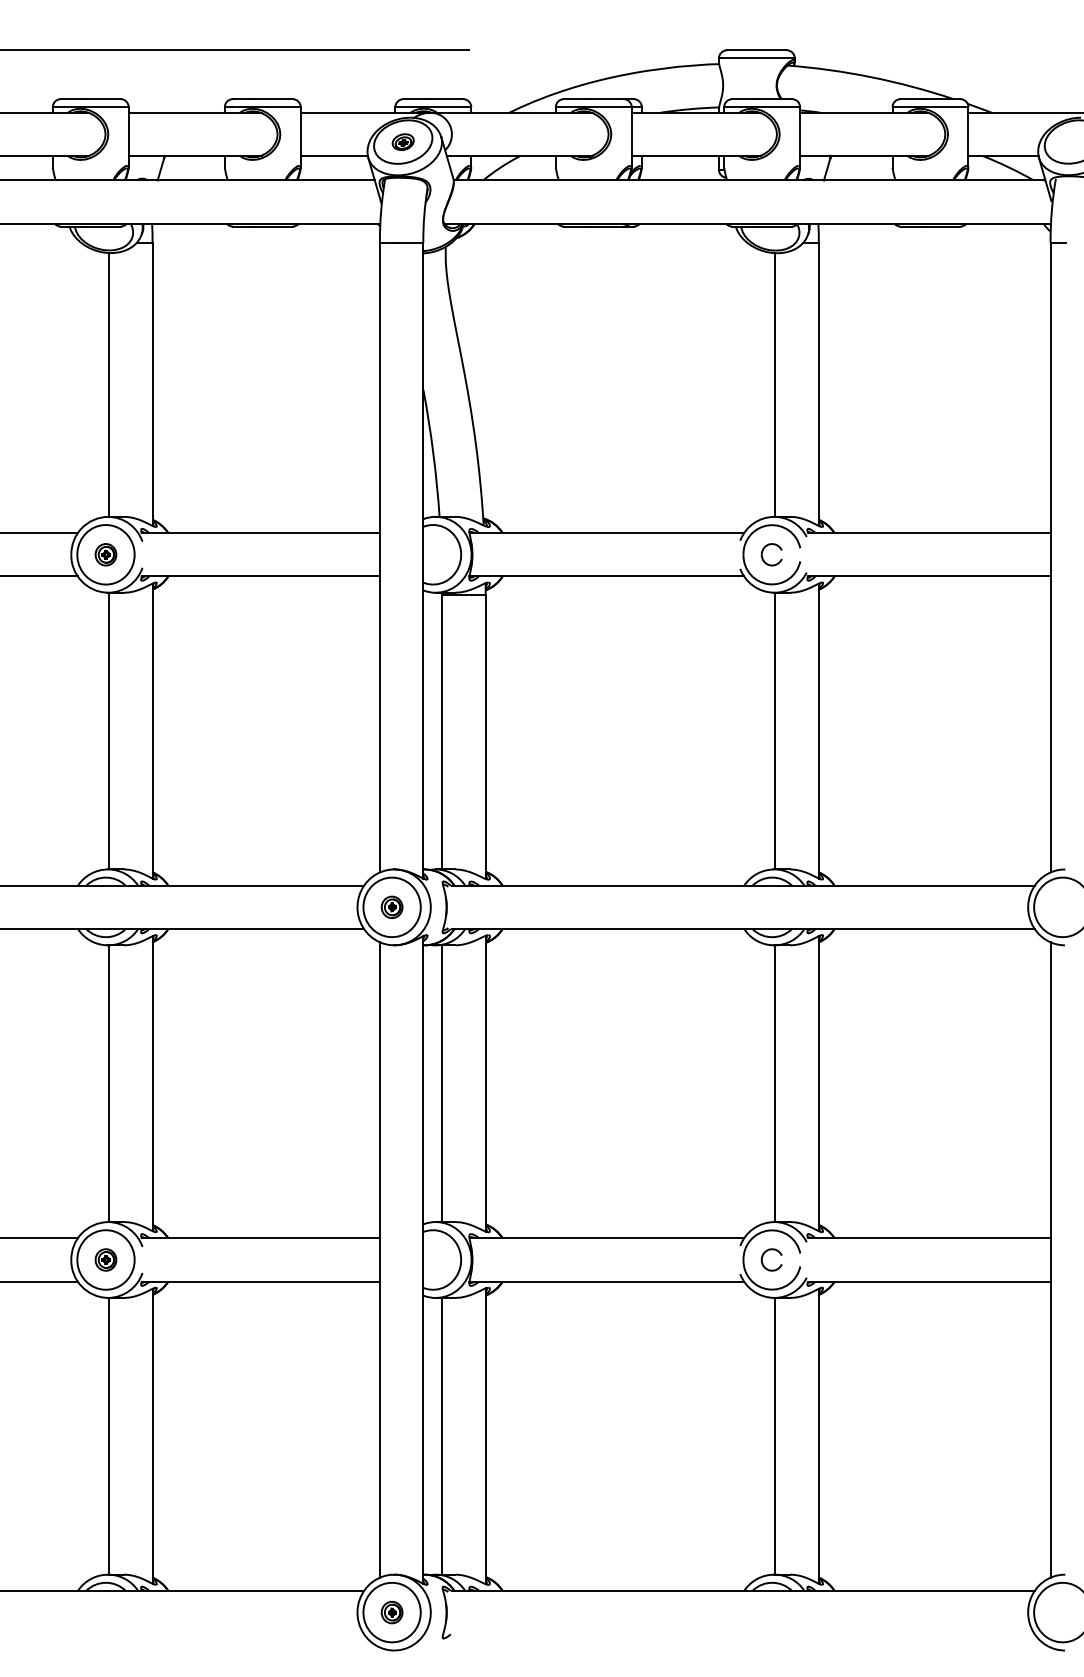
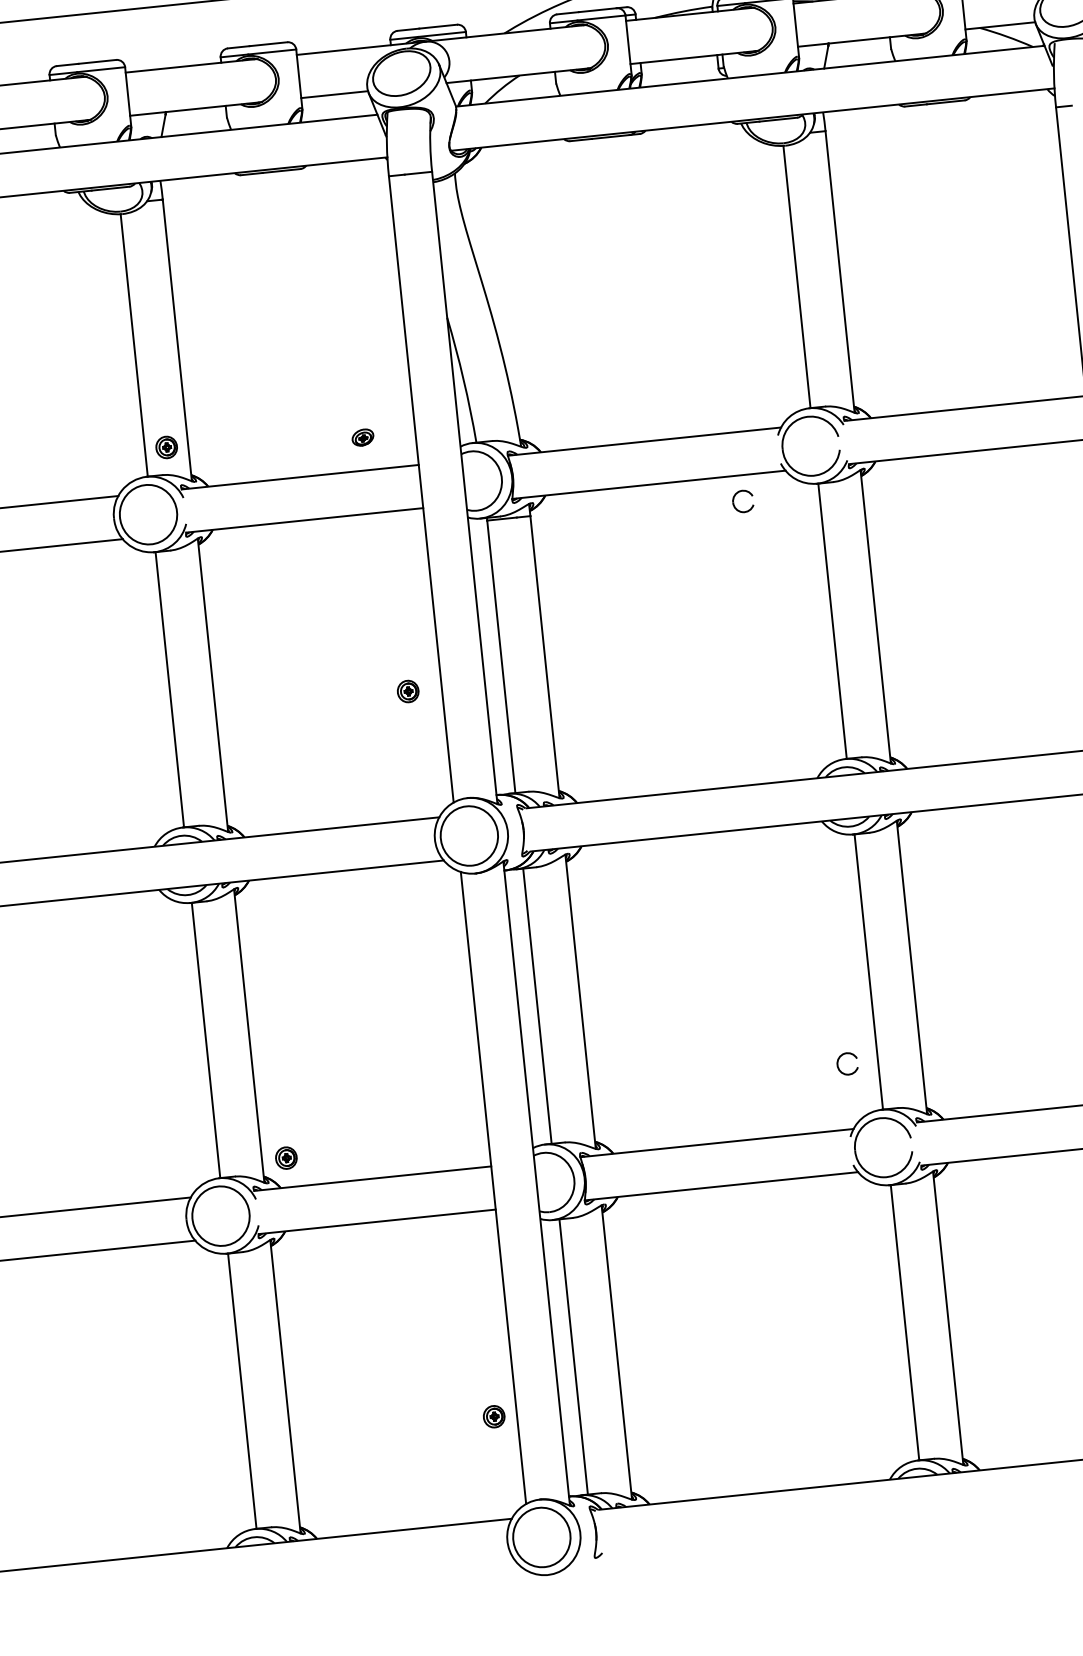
part: (402, 141) -> (362, 437), moved
part: (763, 551) -> (734, 499), moved
part: (105, 554) -> (166, 447), moved
part: (391, 906) -> (407, 690), moved
part: (765, 1253) -> (840, 1058), moved
part: (105, 1259) -> (285, 1157), moved
part: (391, 1612) -> (493, 1416), moved

